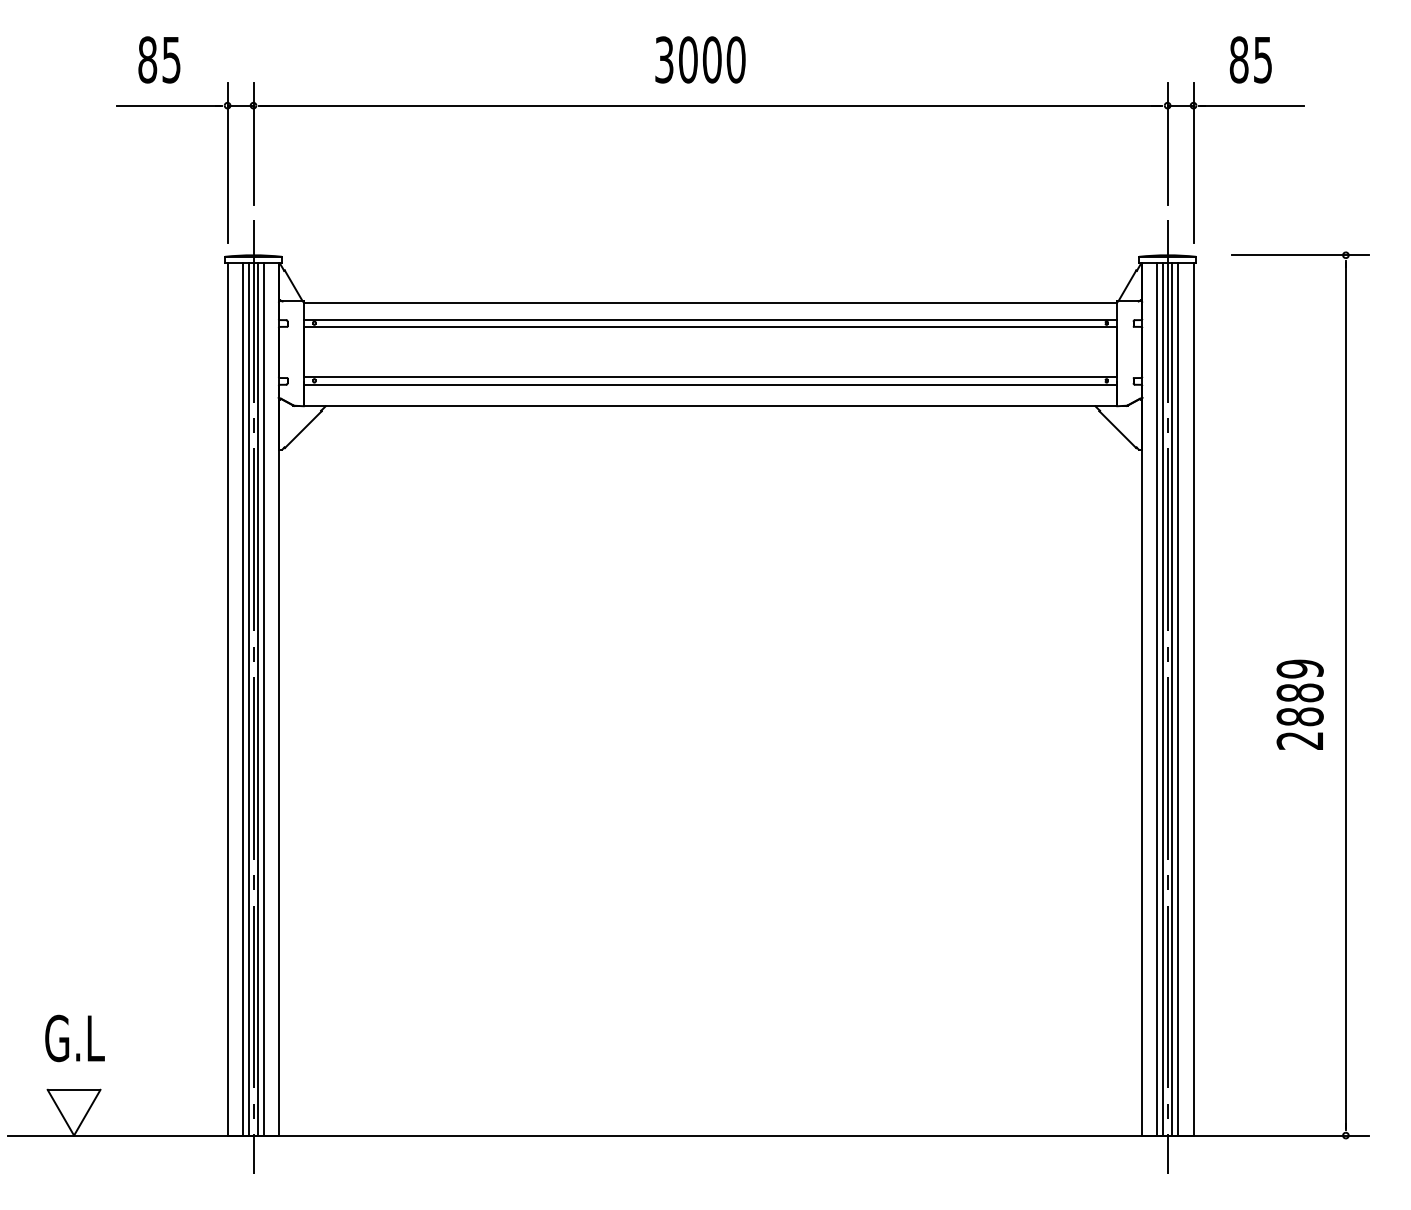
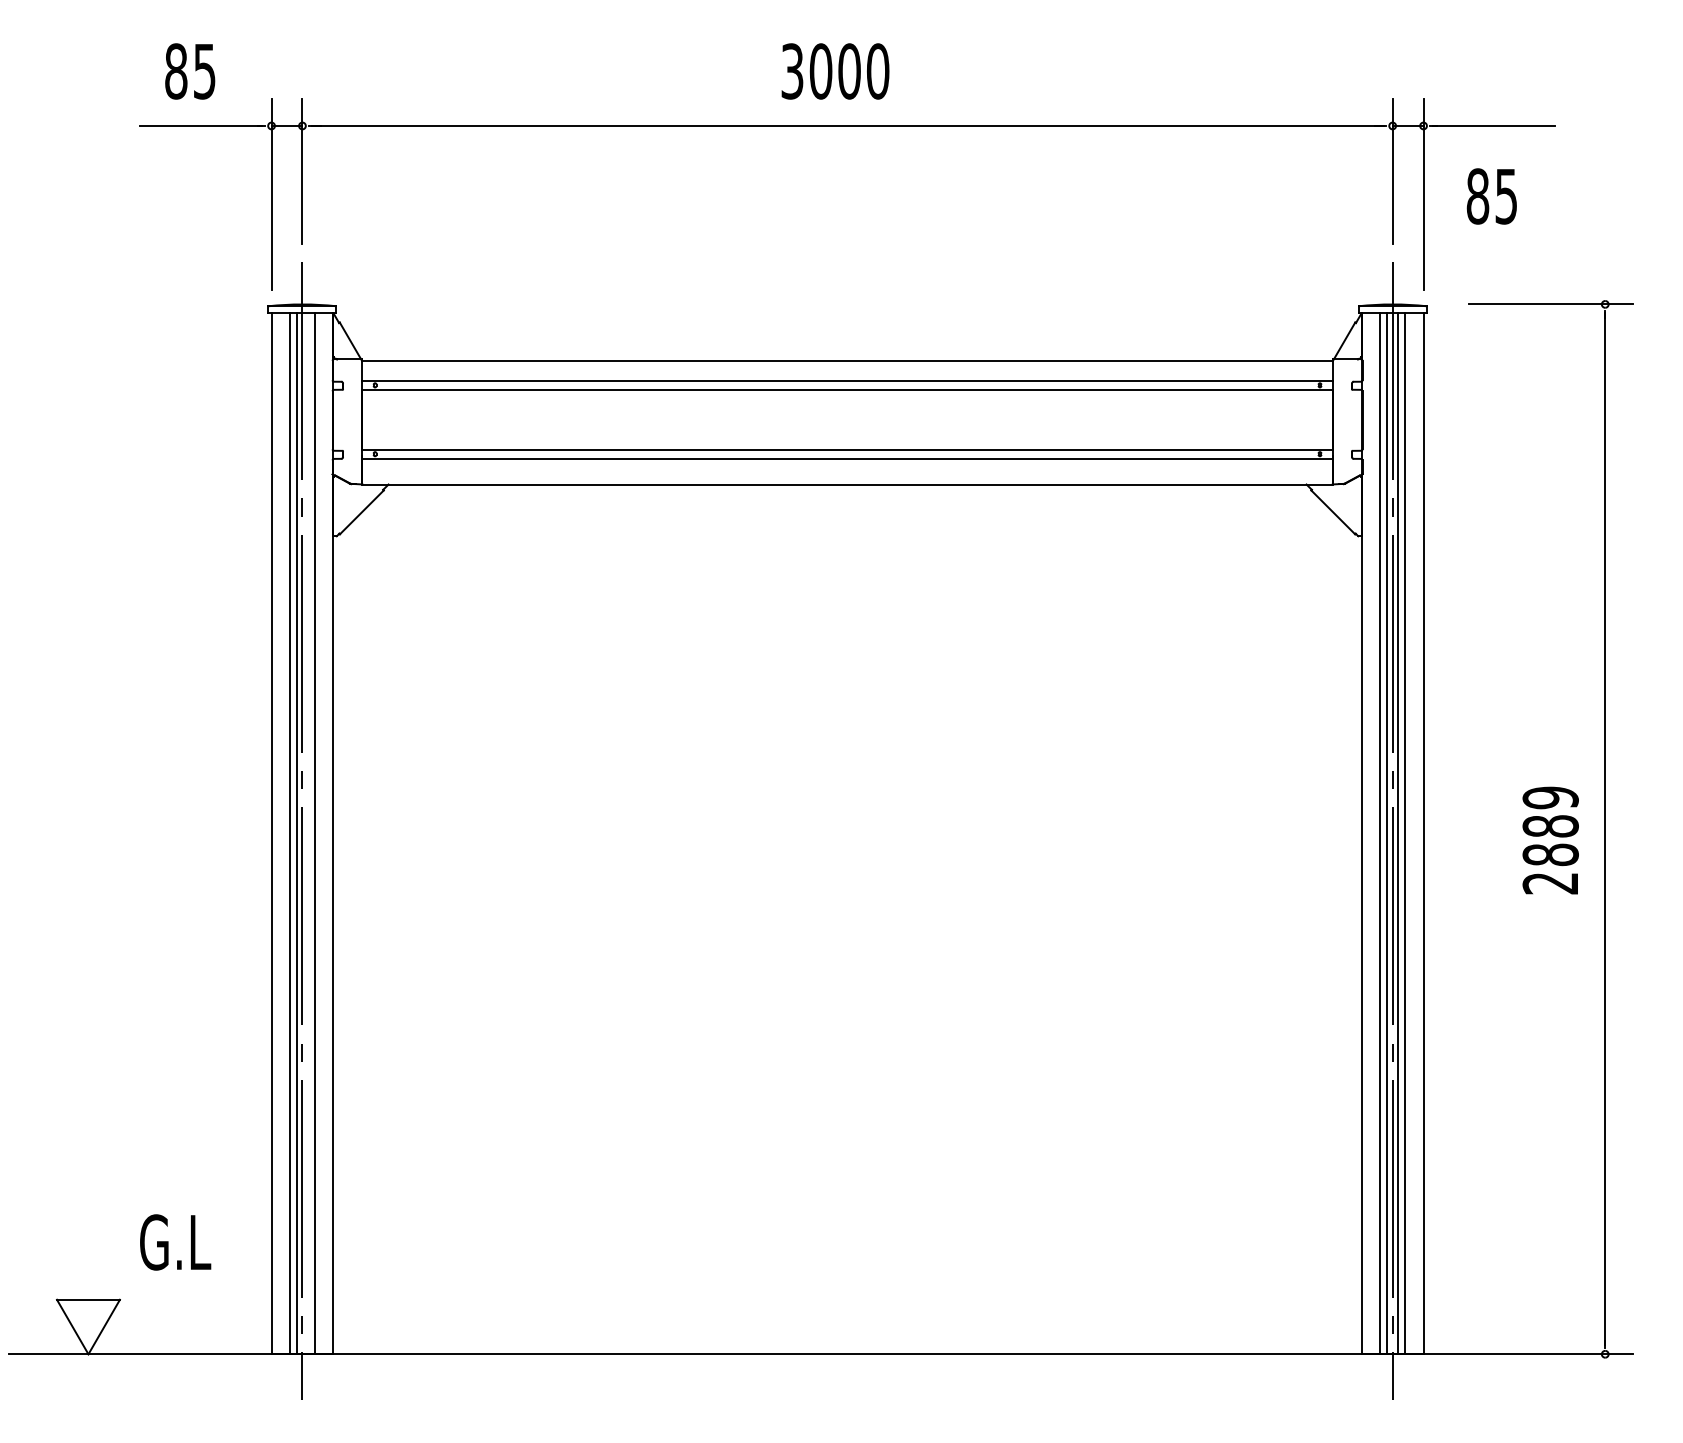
text: (1250, 59) -> (1491, 196), moved
line: (257, 698) -> (307, 833), removed
text: (74, 1038) -> (175, 1242), moved

